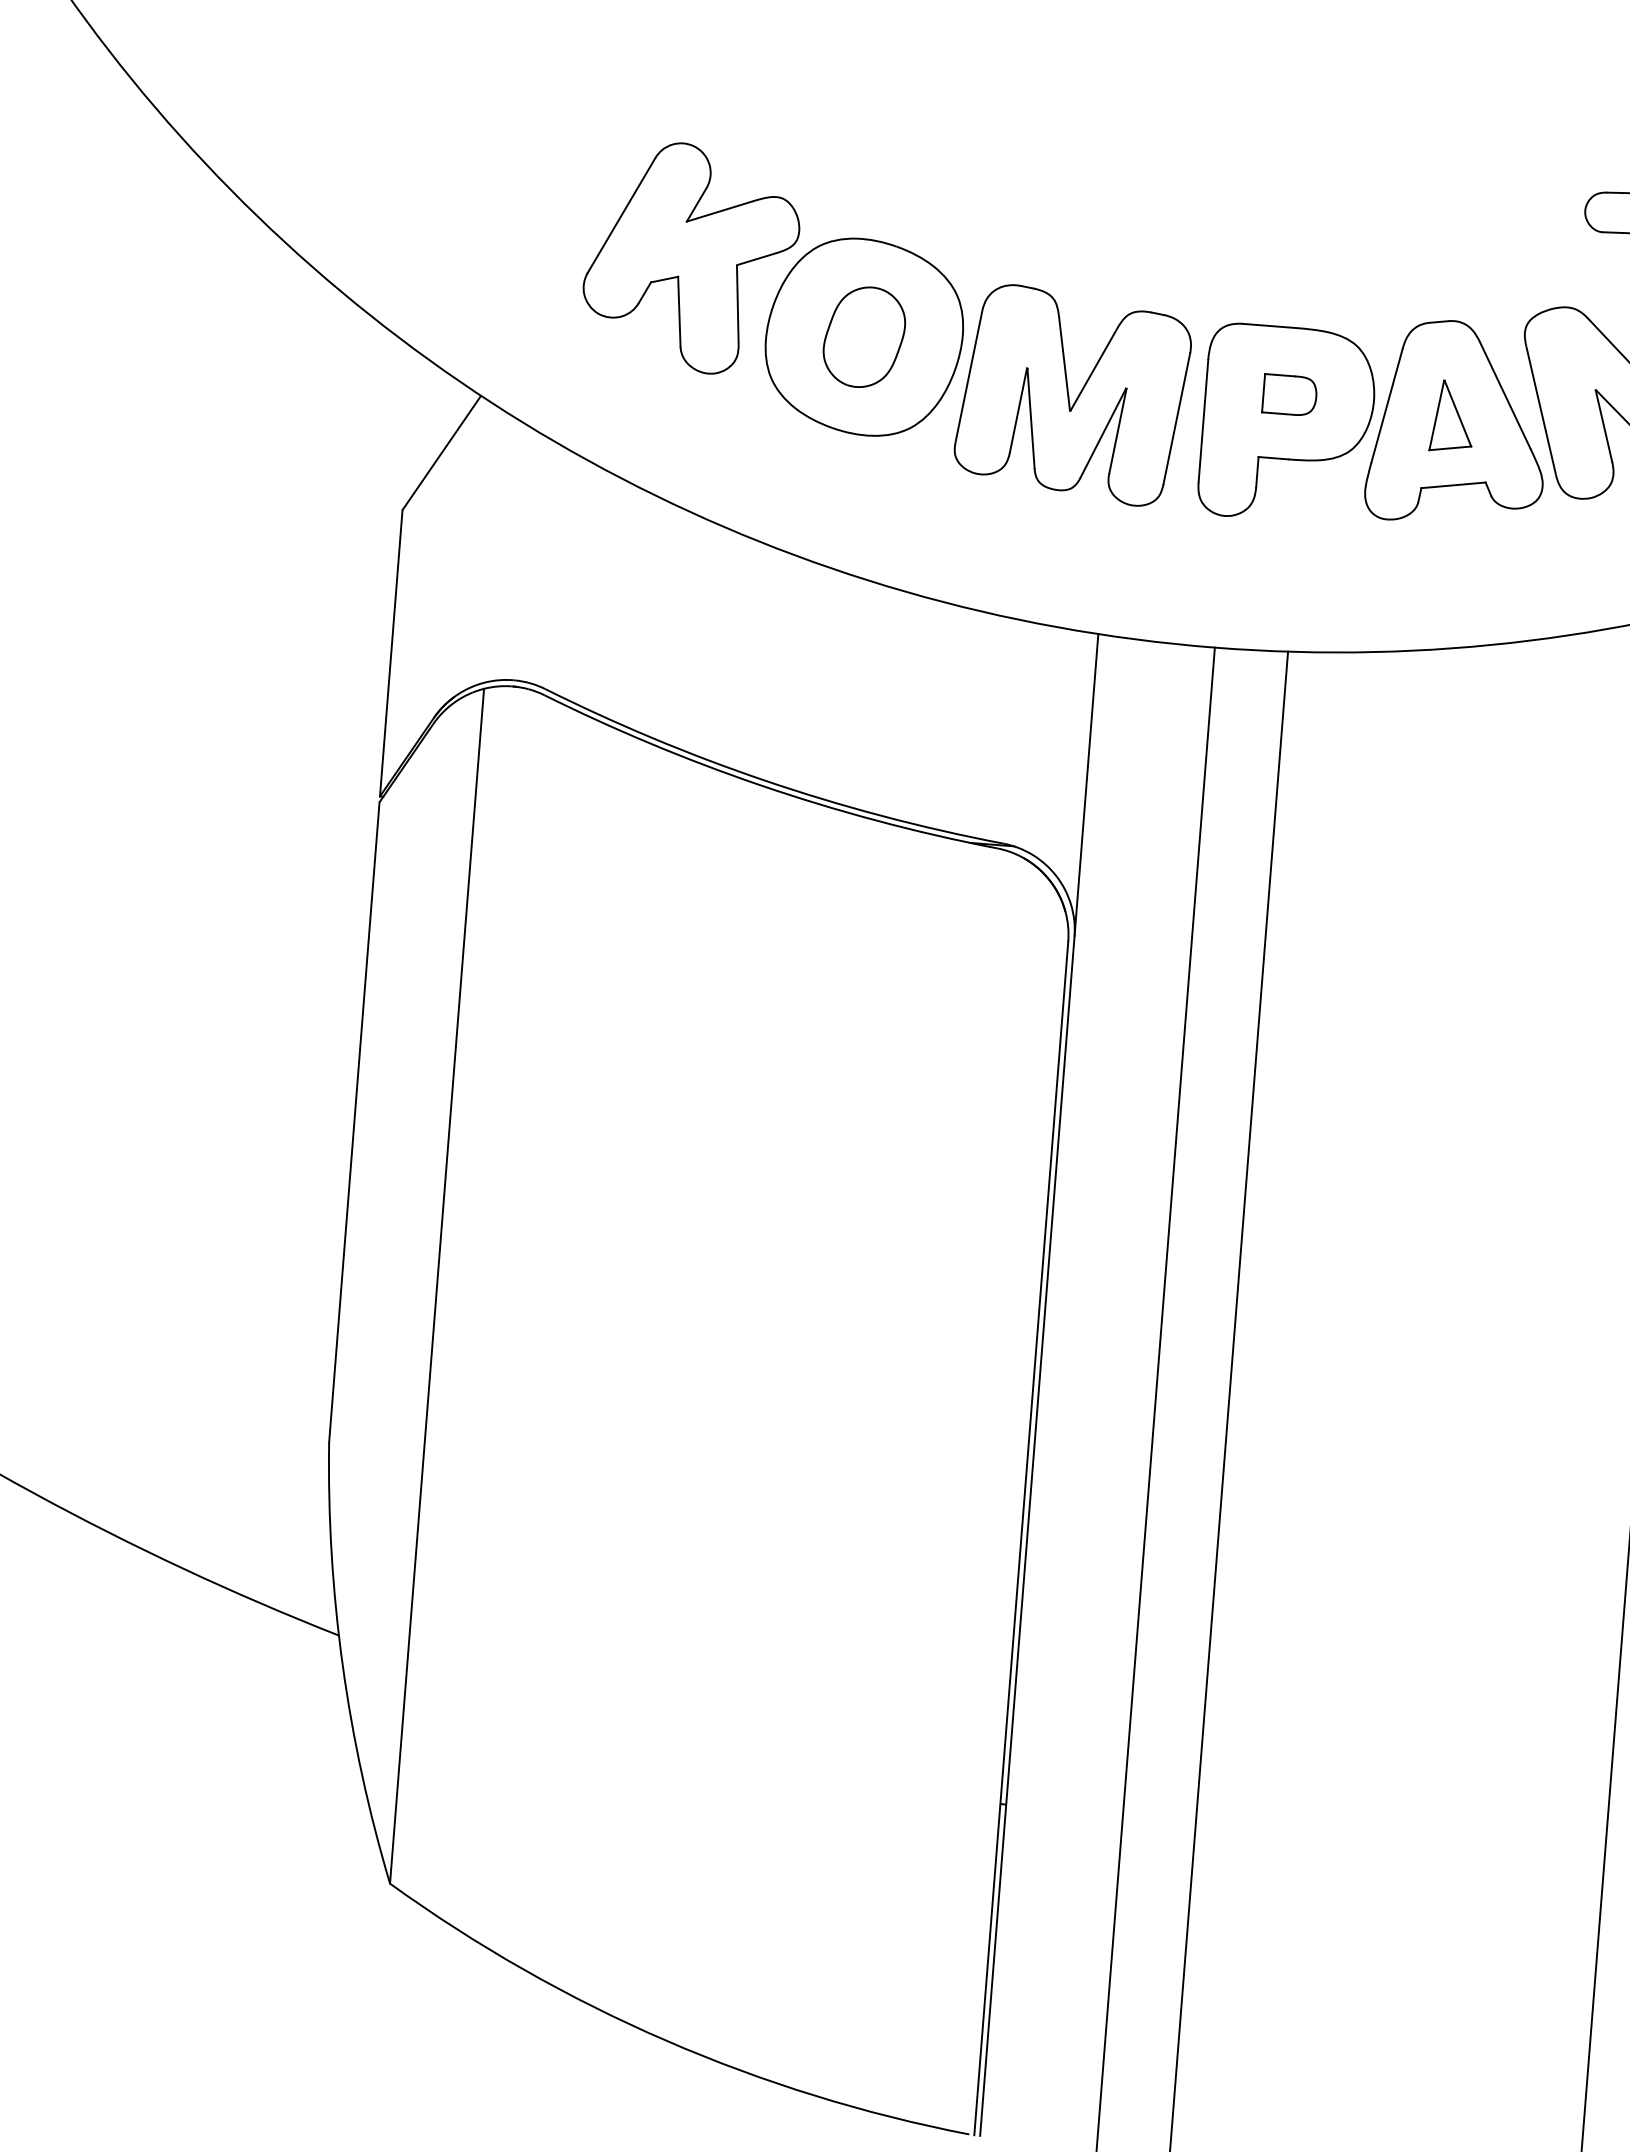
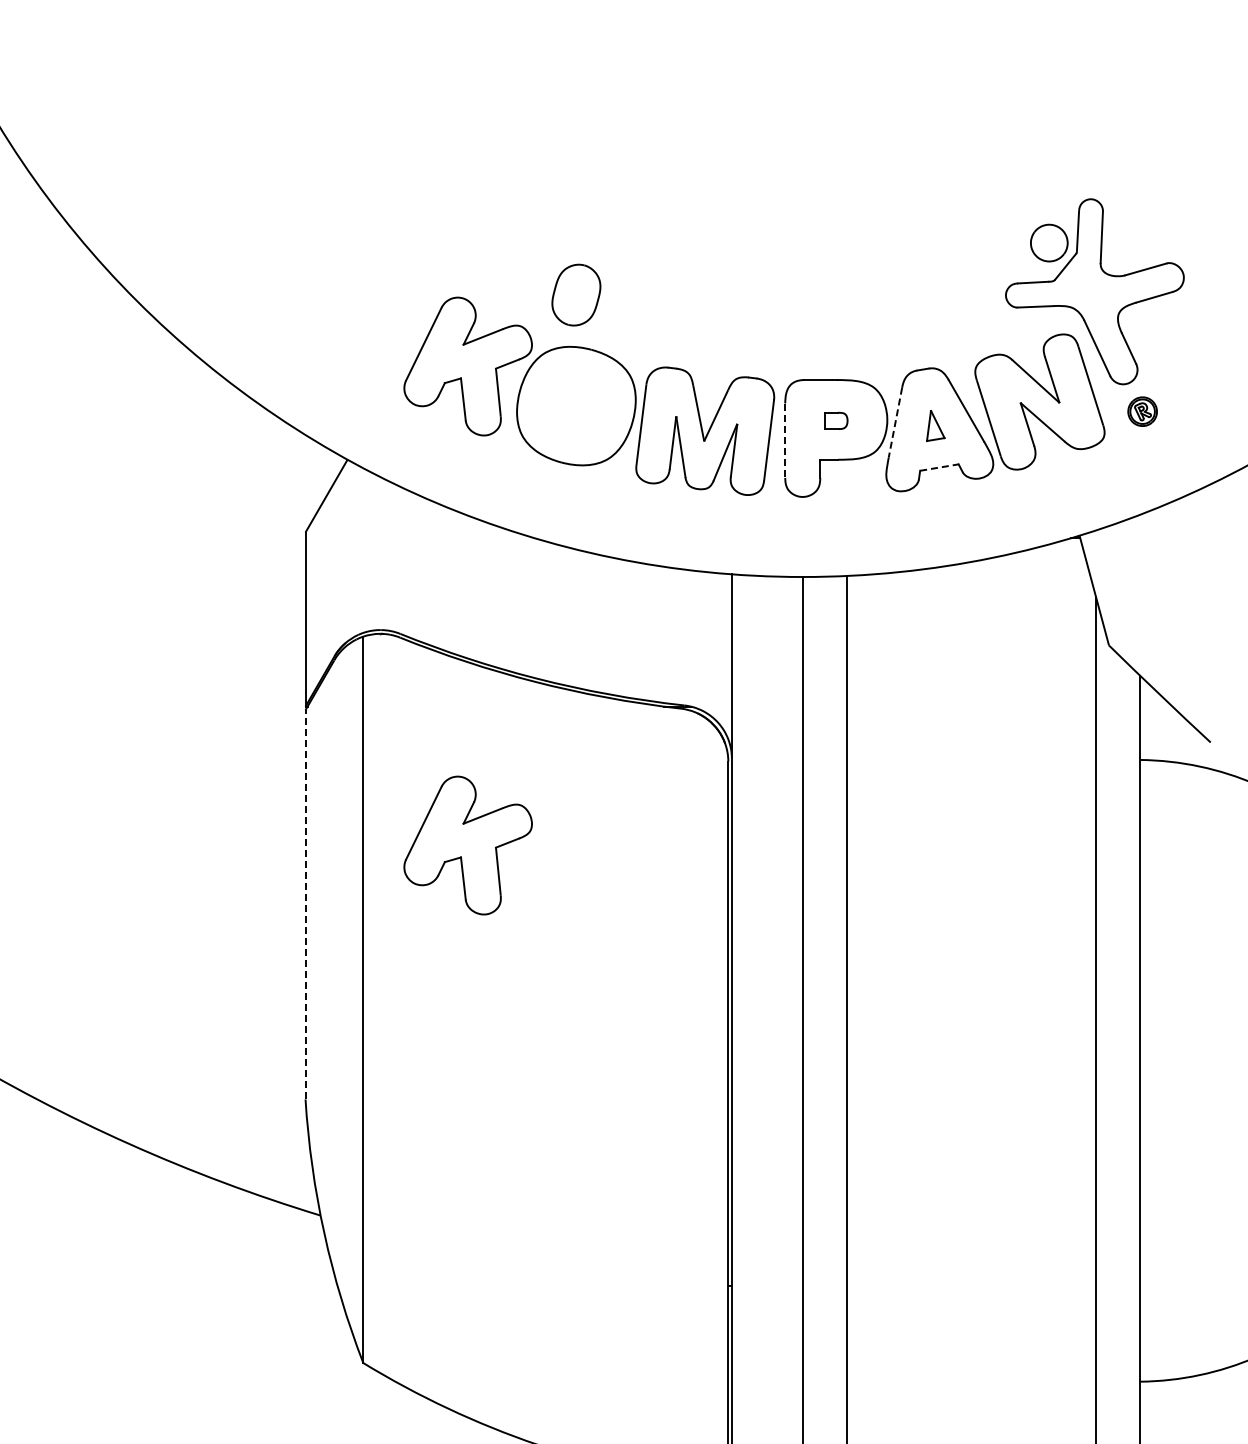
part: (864, 336) -> (576, 294), moved
part: (1290, 394) -> (836, 420), size x0.7
line: (1387, 405) -> (895, 422), solid -> dashed
part: (1452, 415) -> (935, 425), size x0.7
line: (1203, 422) -> (785, 441), solid -> dashed
line: (1453, 485) -> (939, 467), solid -> dashed
part: (628, 1045) -> (467, 845), added
line: (354, 1121) -> (305, 904), solid -> dashed

